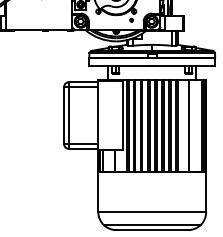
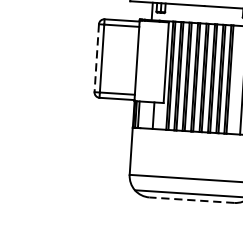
line: (64, 115) -> (97, 58), solid -> dashed
line: (152, 230) -> (192, 200), solid -> dashed

